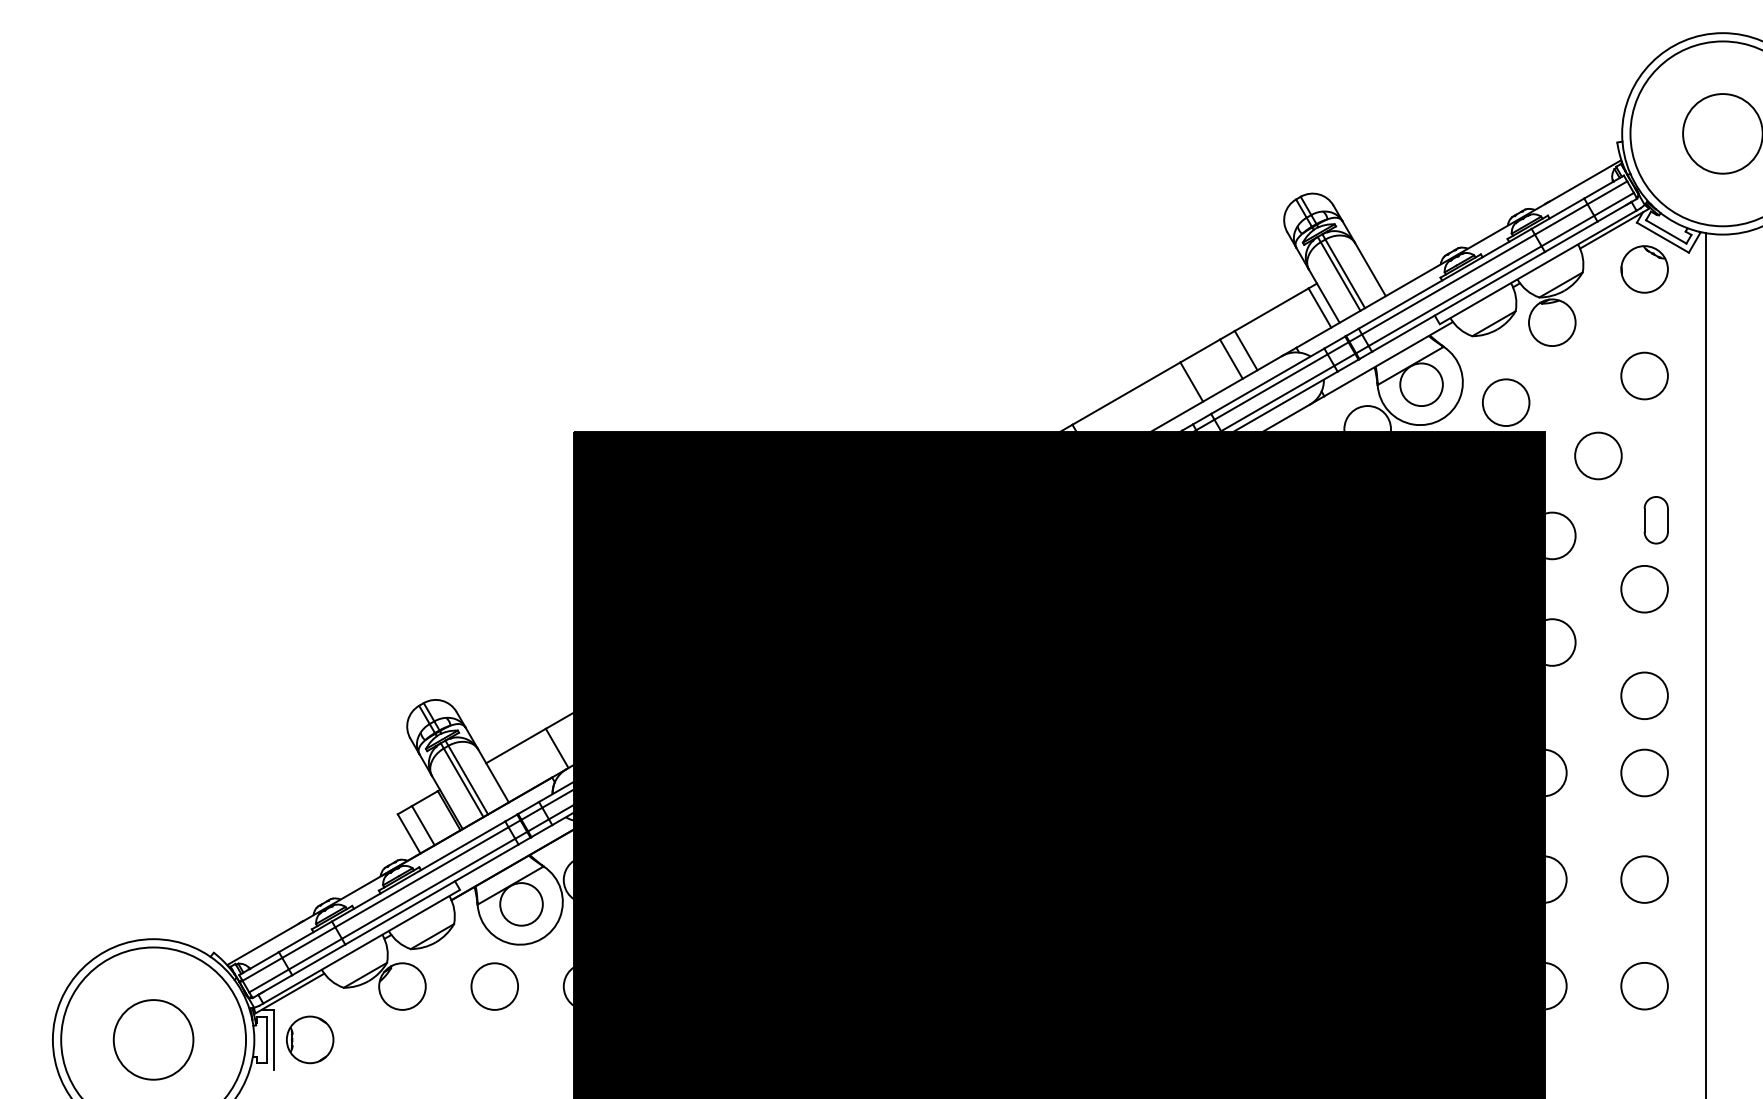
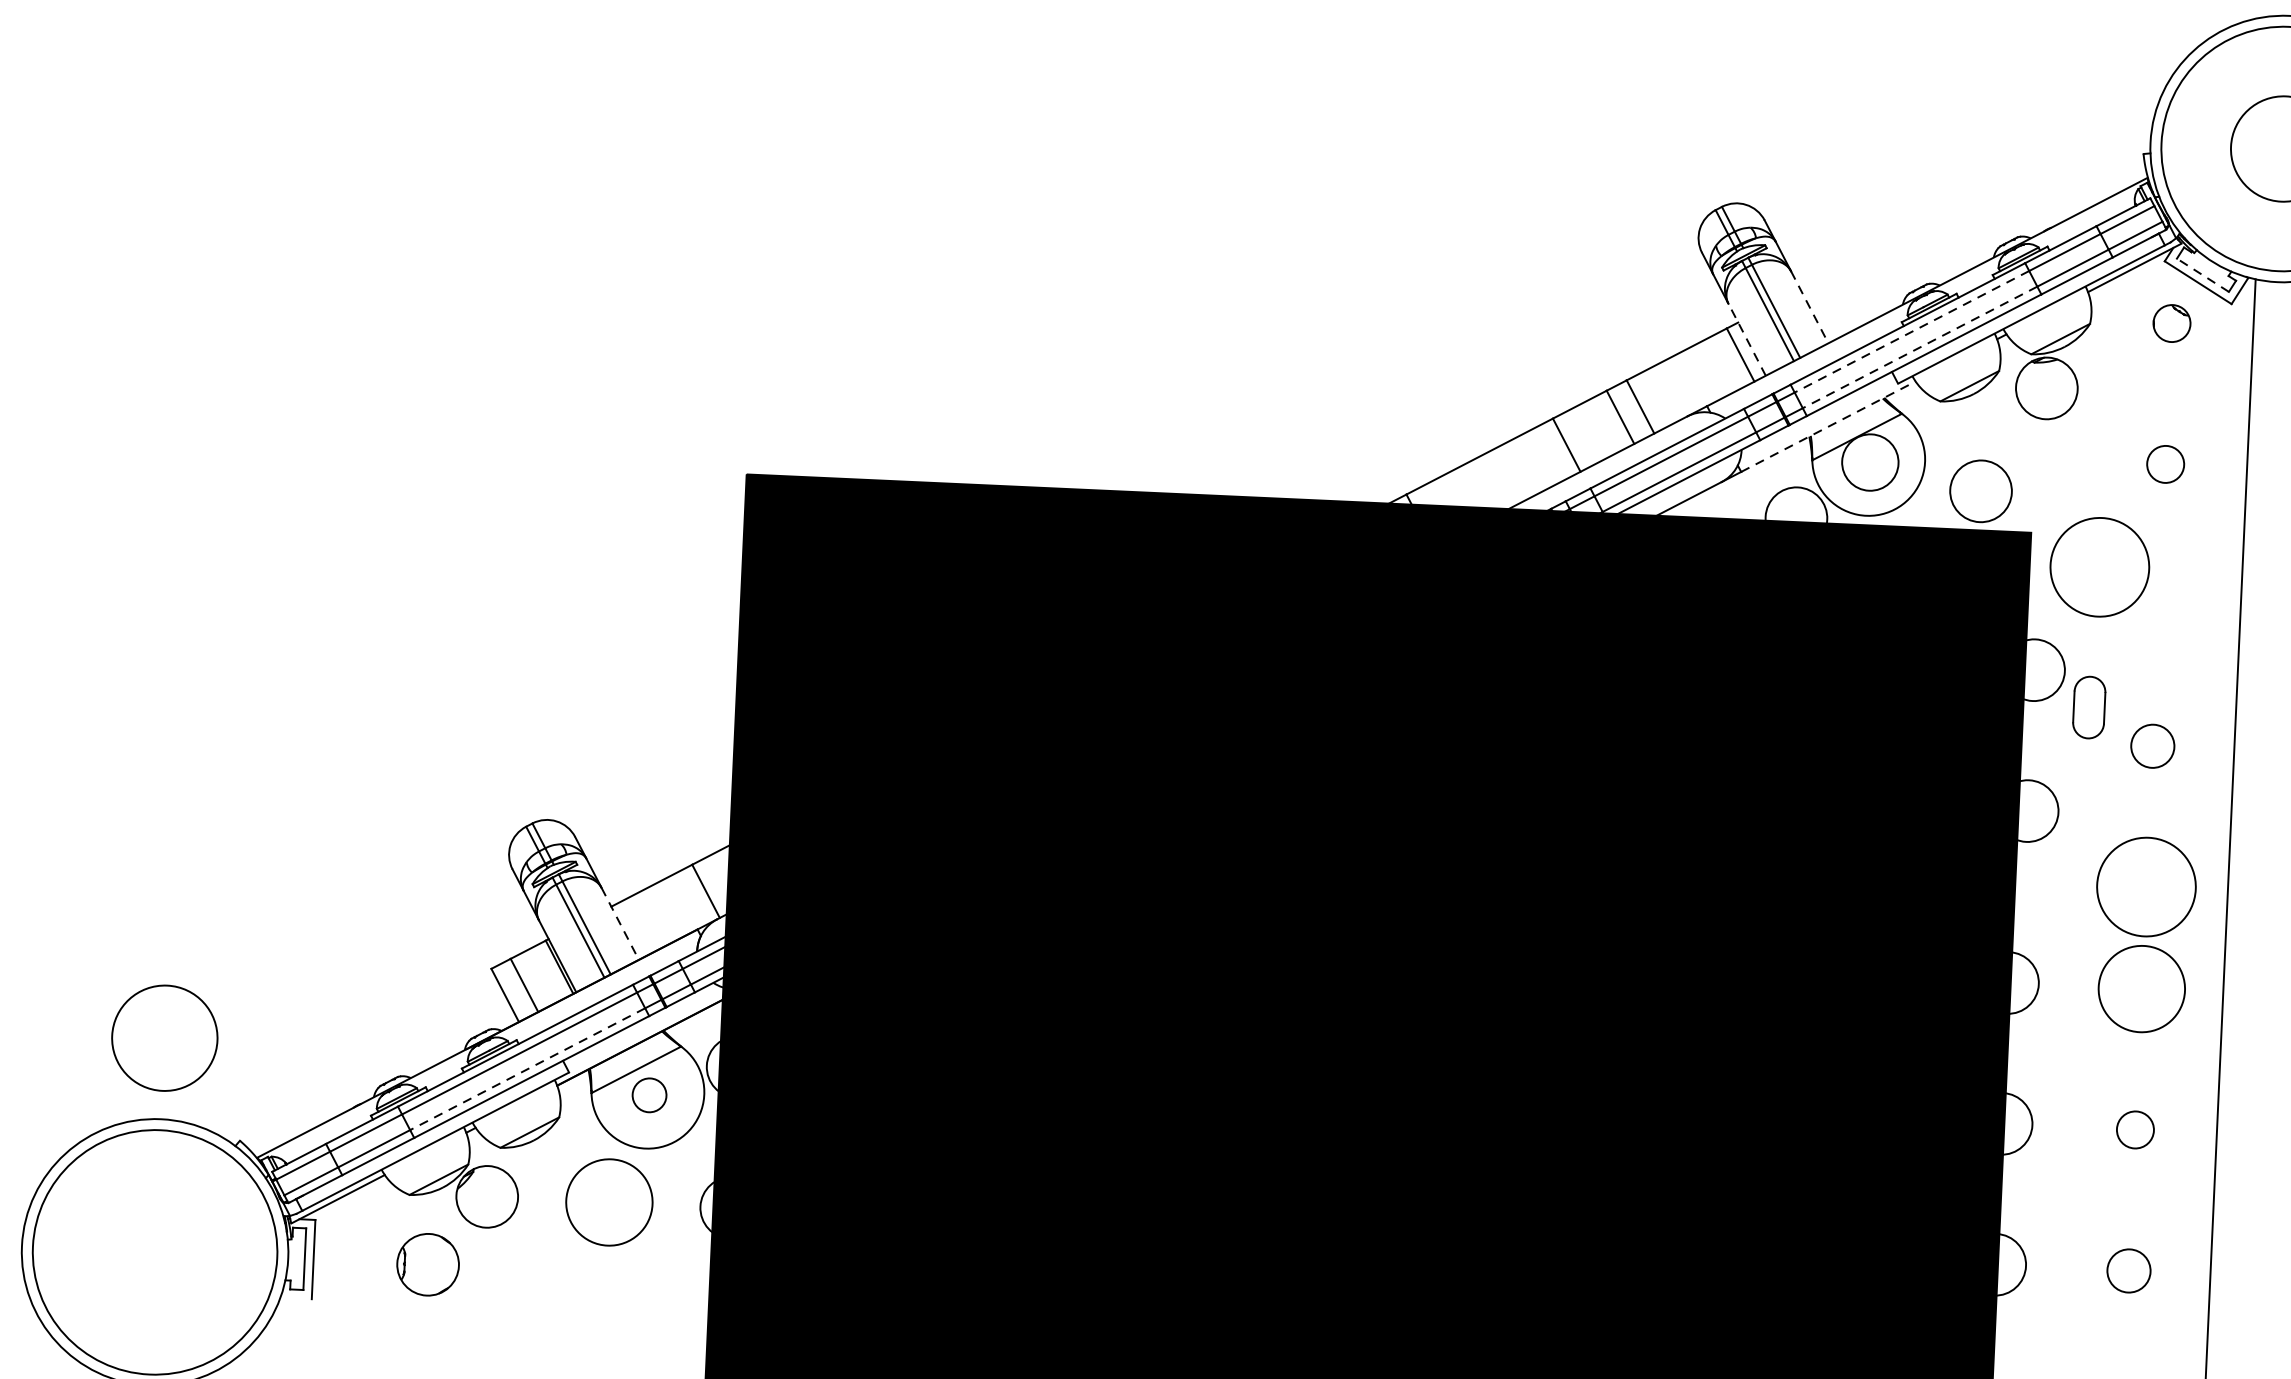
line: (1665, 231) -> (2201, 274), solid -> dashed
line: (1370, 269) -> (1809, 307), solid -> dashed
part: (1644, 269) -> (2171, 323), size x0.6
line: (1448, 284) -> (1911, 331), solid -> dashed
line: (1324, 296) -> (1747, 340), solid -> dashed
line: (1455, 296) -> (1920, 347), solid -> dashed
line: (1389, 358) -> (1829, 425), solid -> dashed
circle: (1644, 375) -> (2165, 463), size x0.6
circle: (1598, 455) -> (2099, 566), size x1.6
part: (1655, 520) -> (2088, 707), moved
circle: (1644, 589) -> (2152, 746), size x0.7
circle: (1644, 695) -> (2146, 886), size x1.6
circle: (1644, 772) -> (2141, 988), size x1.4
line: (493, 775) -> (620, 923), solid -> dashed
circle: (1644, 879) -> (2135, 1129), size x0.6
line: (428, 889) -> (527, 1070), solid -> dashed
circle: (521, 904) -> (649, 1095), size x0.6
circle: (494, 986) -> (608, 1202), size x1.4
circle: (1644, 986) -> (2128, 1271), size x0.7
circle: (153, 1039) -> (164, 1037), moved
part: (310, 1039) -> (428, 1264), moved

